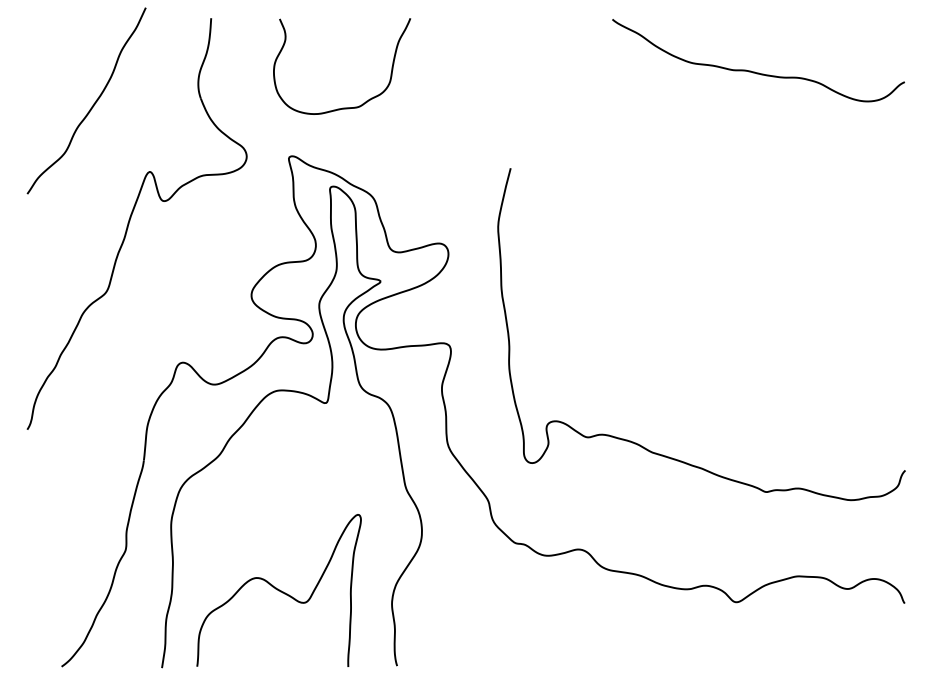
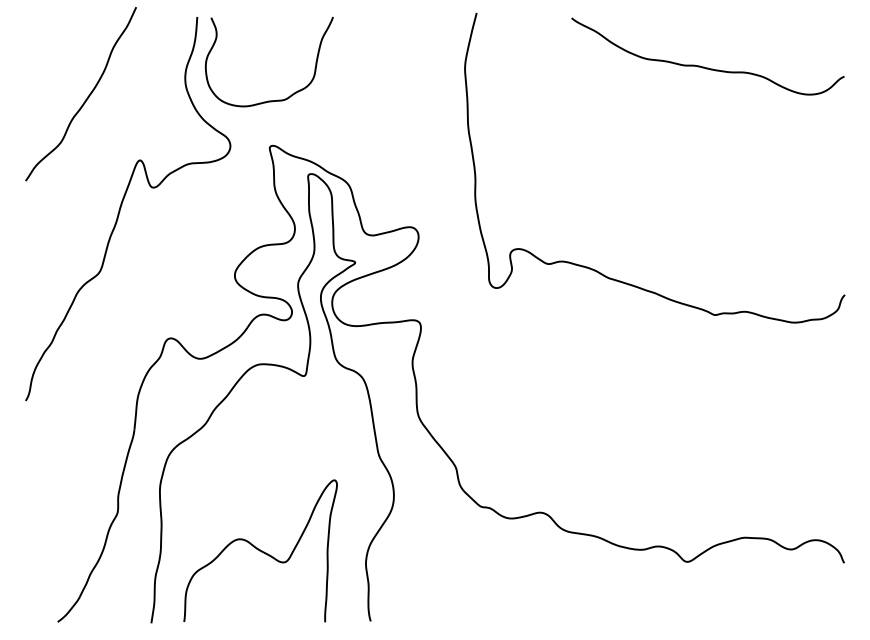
curve: (341, 107) -> (268, 100), moved
curve: (642, 445) -> (599, 271), moved

